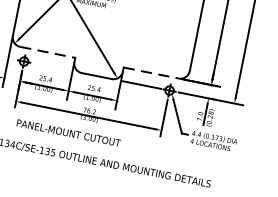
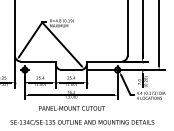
line: (48, 52) -> (38, 61), dashed -> solid
line: (151, 73) -> (104, 61), dashed -> solid
text: (67, 133) -> (71, 108), moved

